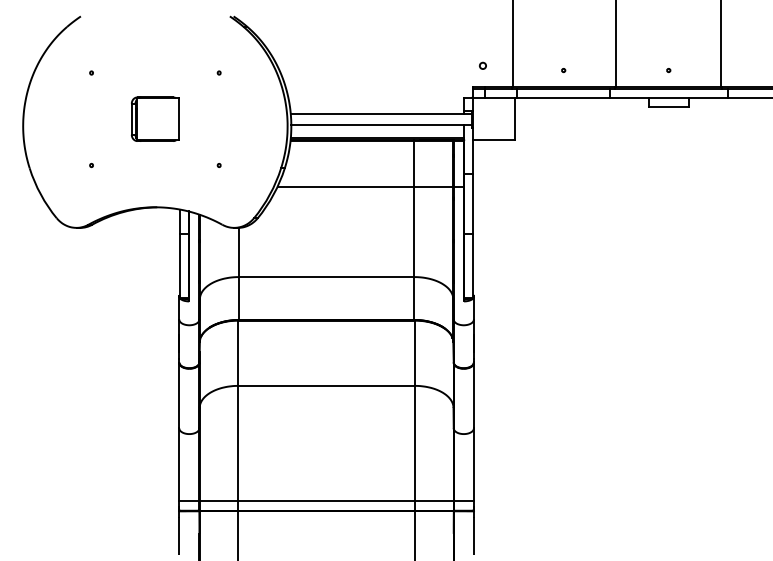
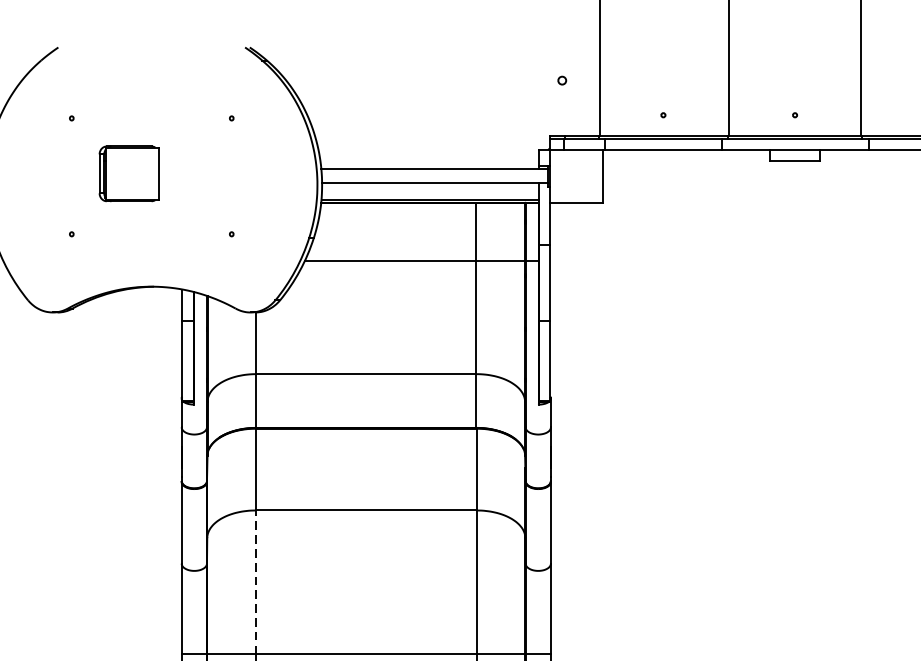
circle: (482, 65) -> (561, 80), moved
part: (154, 118) -> (128, 172), moved
line: (238, 442) -> (255, 581), solid -> dashed

